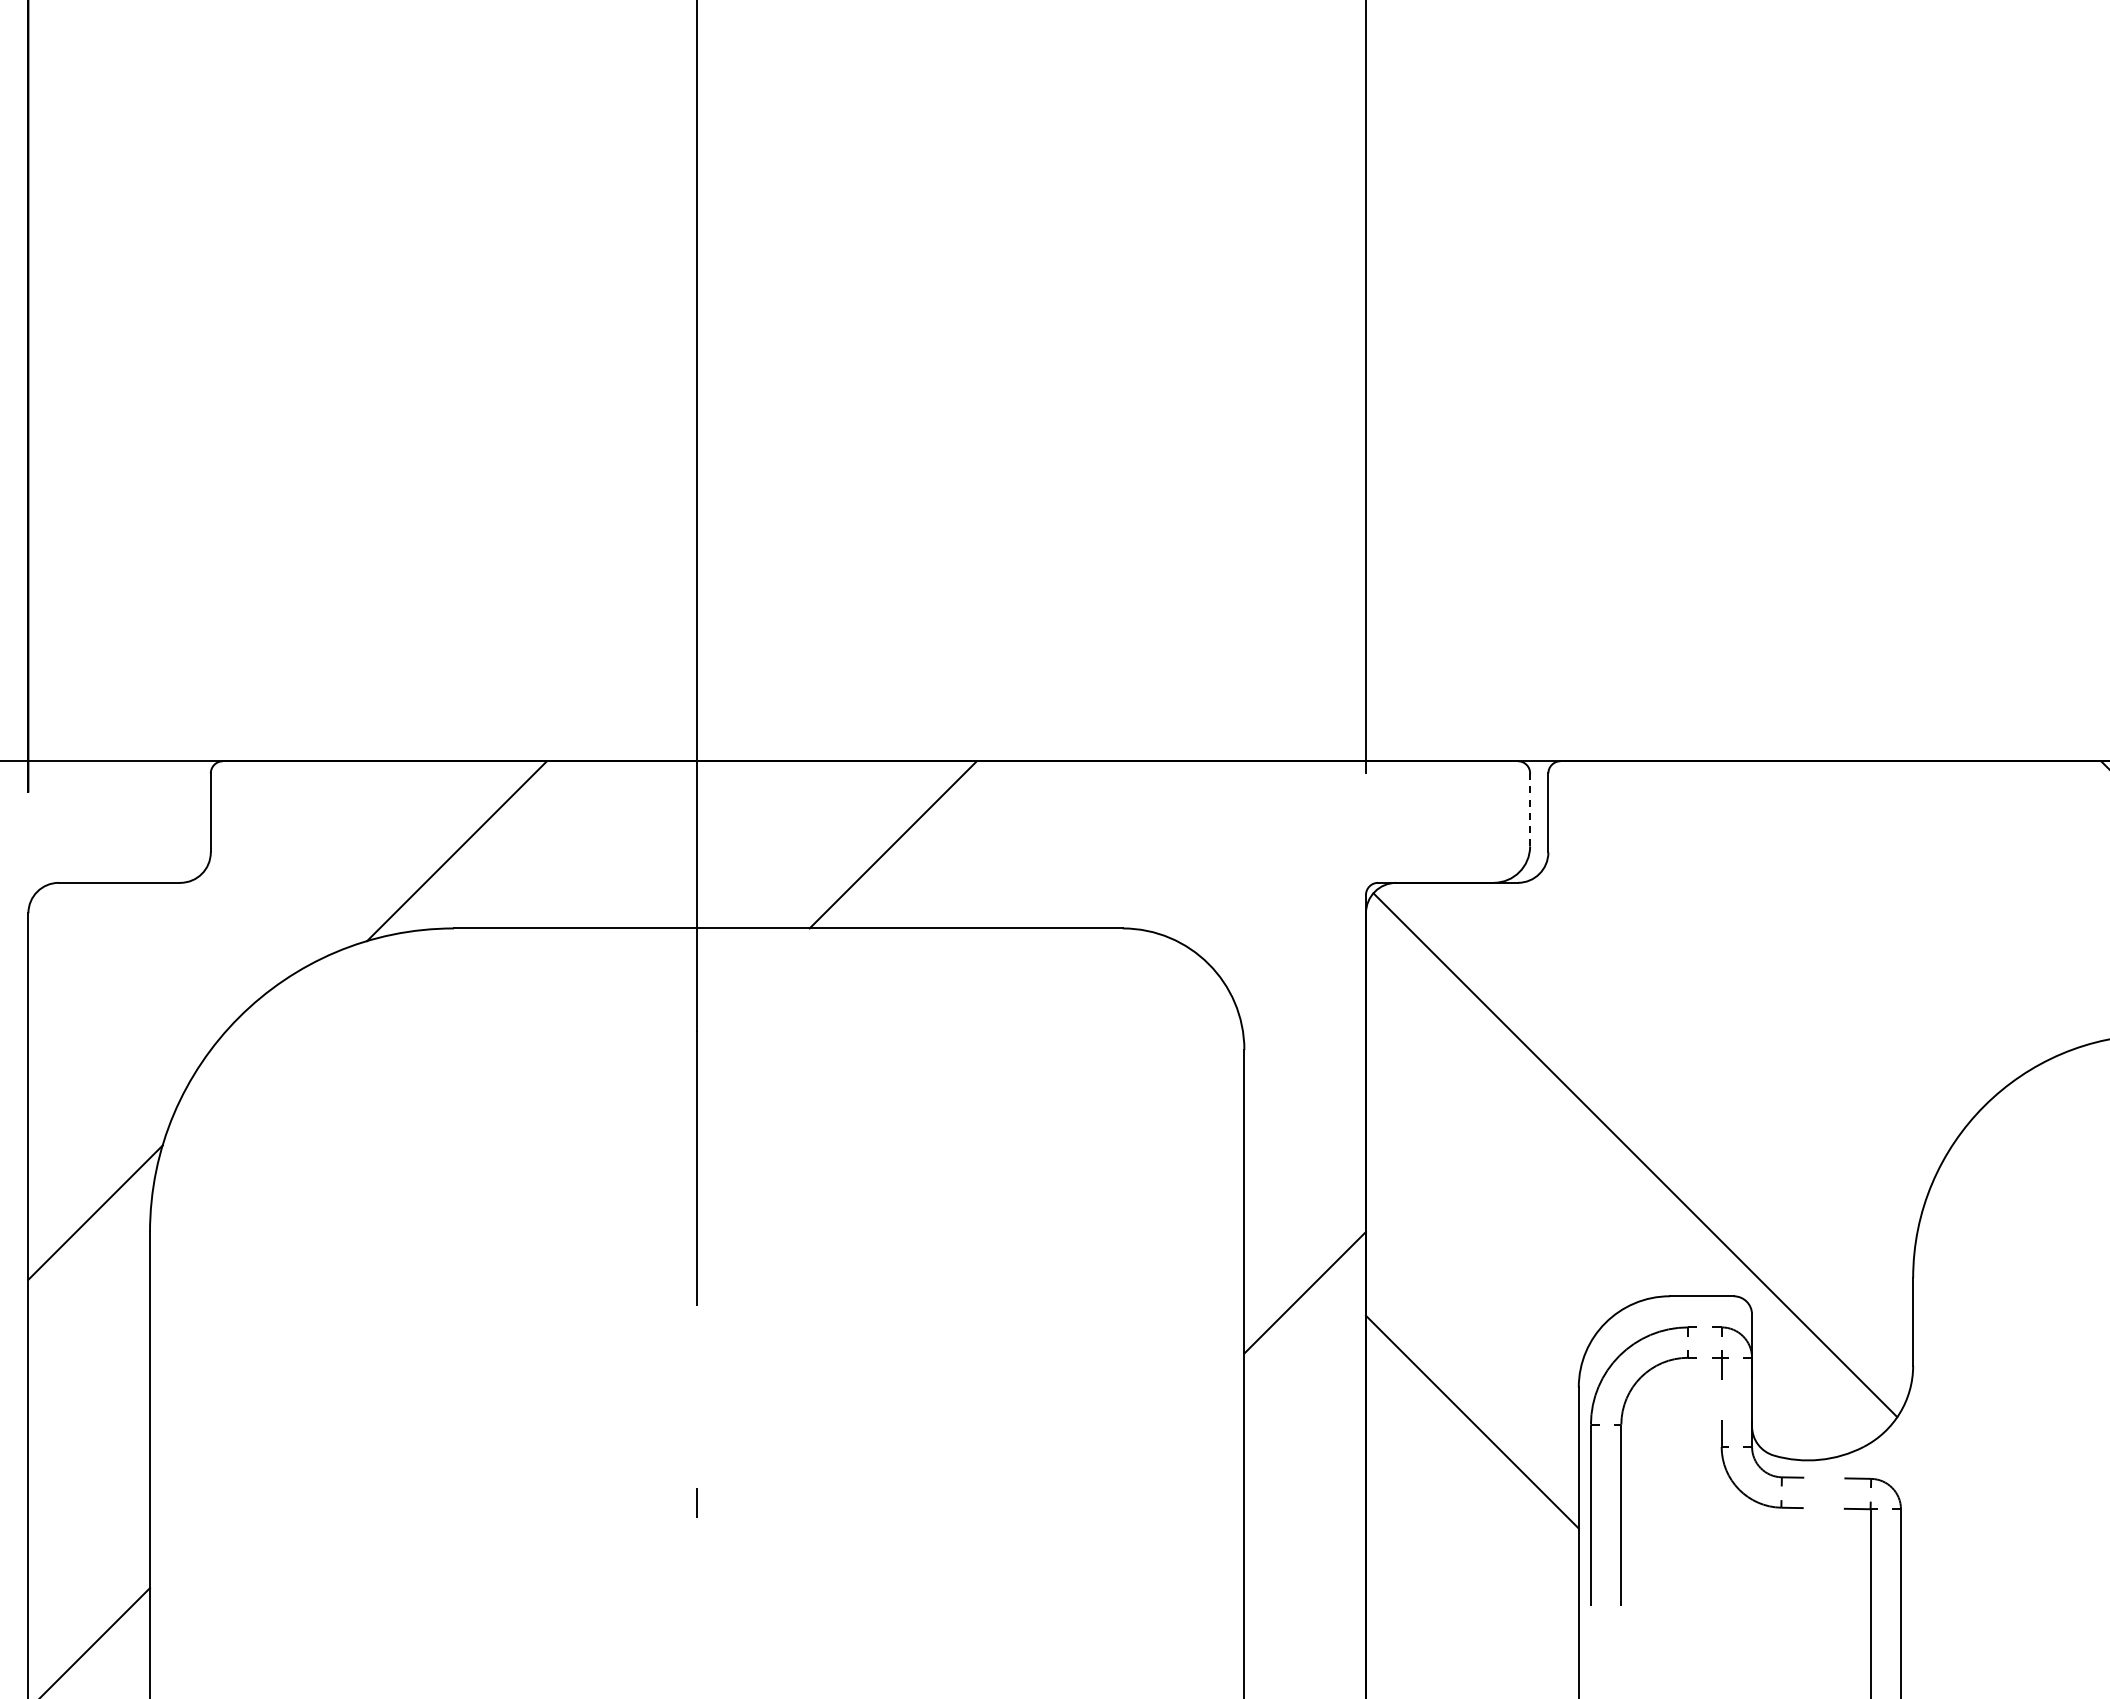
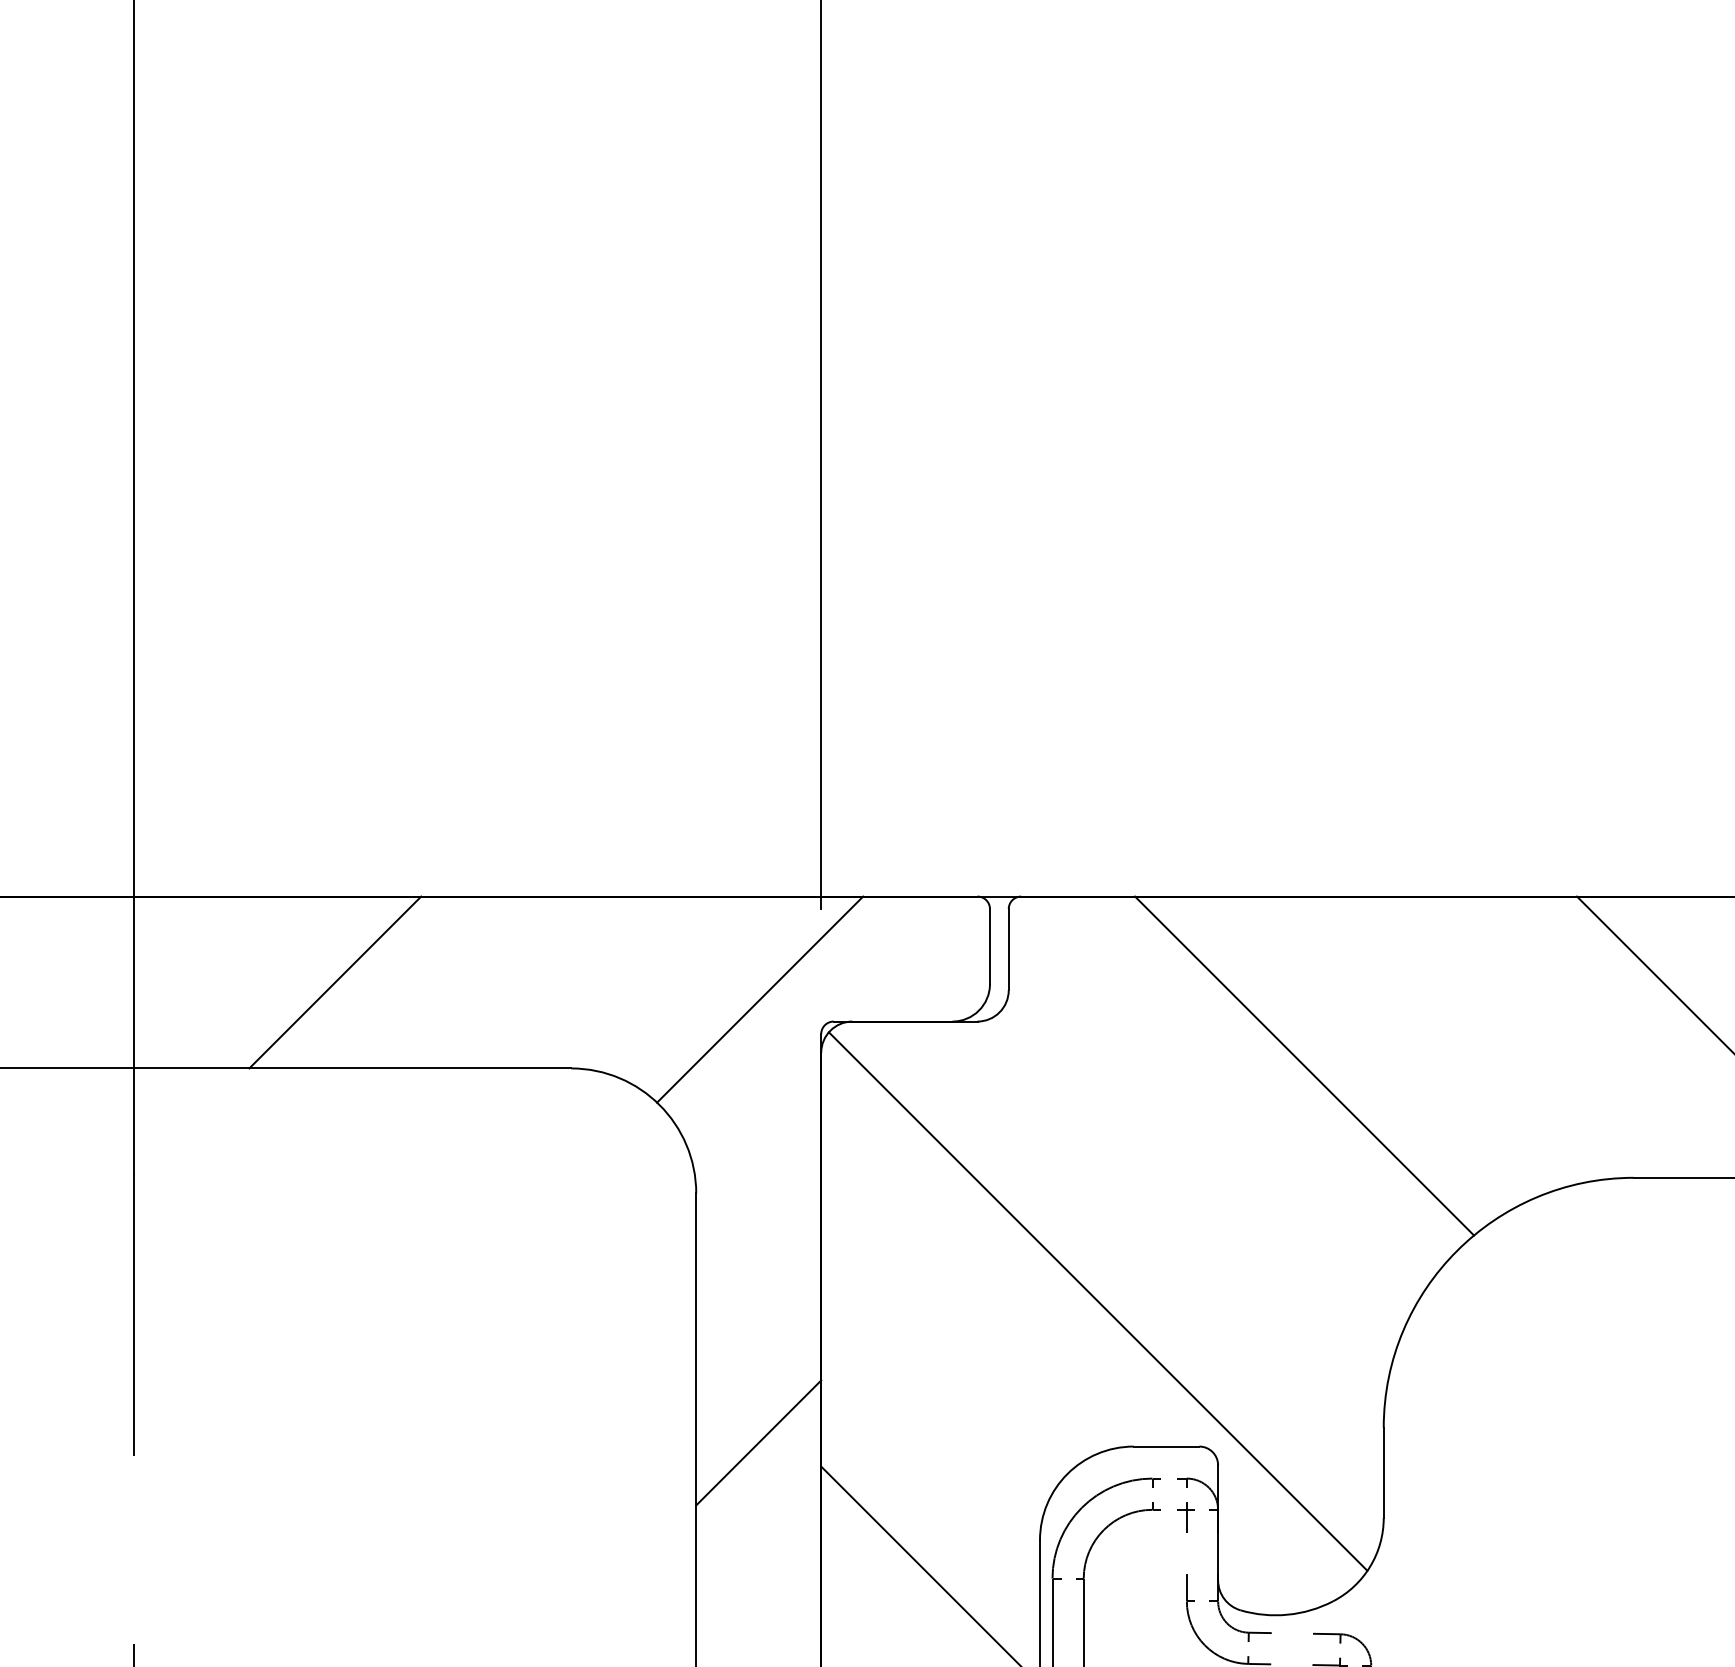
line: (1530, 810) -> (990, 947), dashed -> solid
line: (1306, 861) -> (760, 999), added
line: (1836, 925) -> (1304, 1065), added

